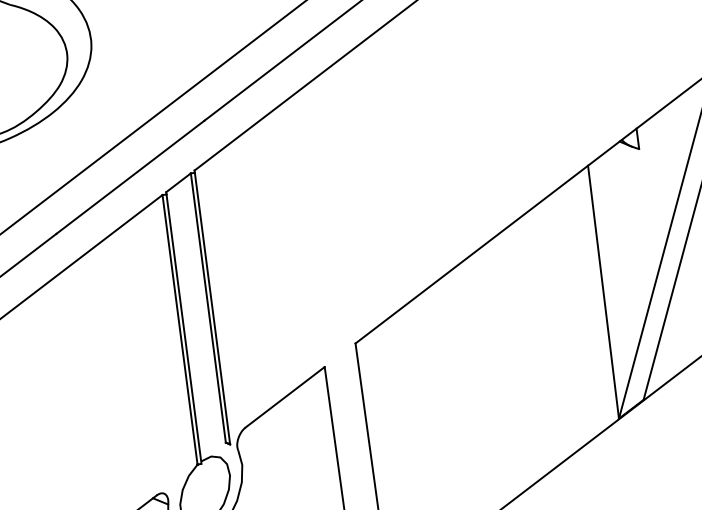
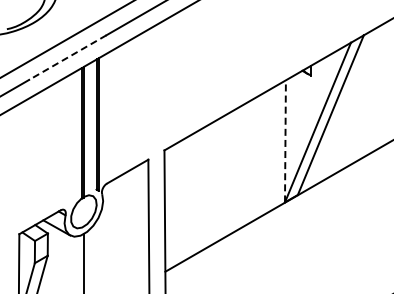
line: (129, 177) -> (67, 57), solid -> dashed
line: (603, 290) -> (285, 140), solid -> dashed

